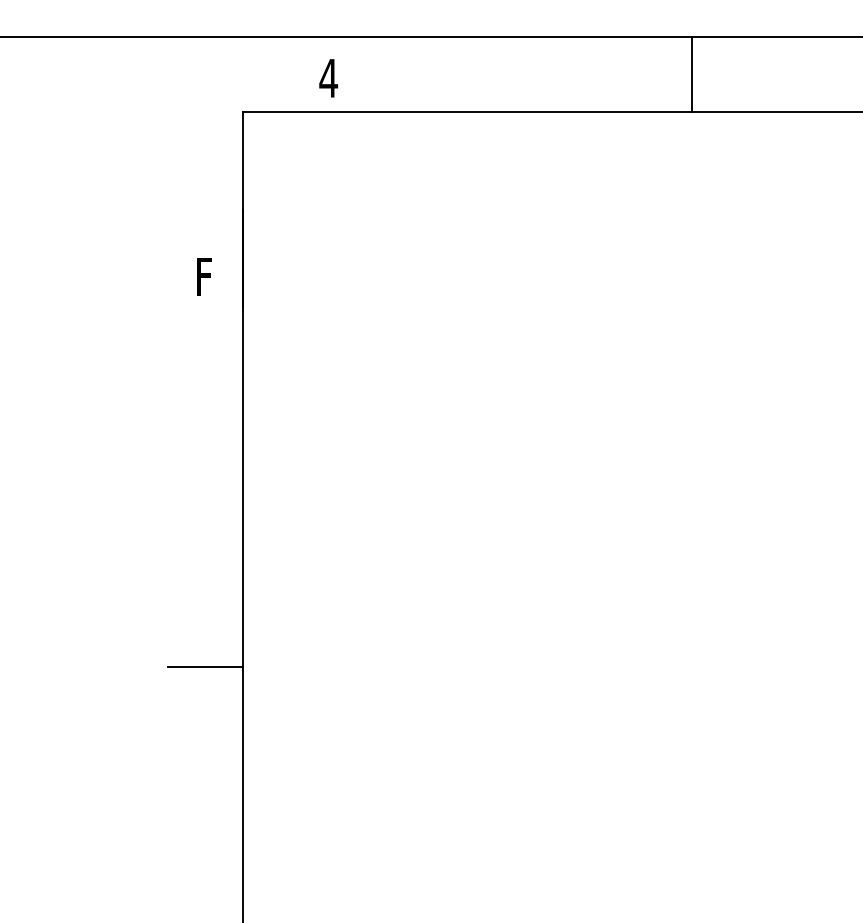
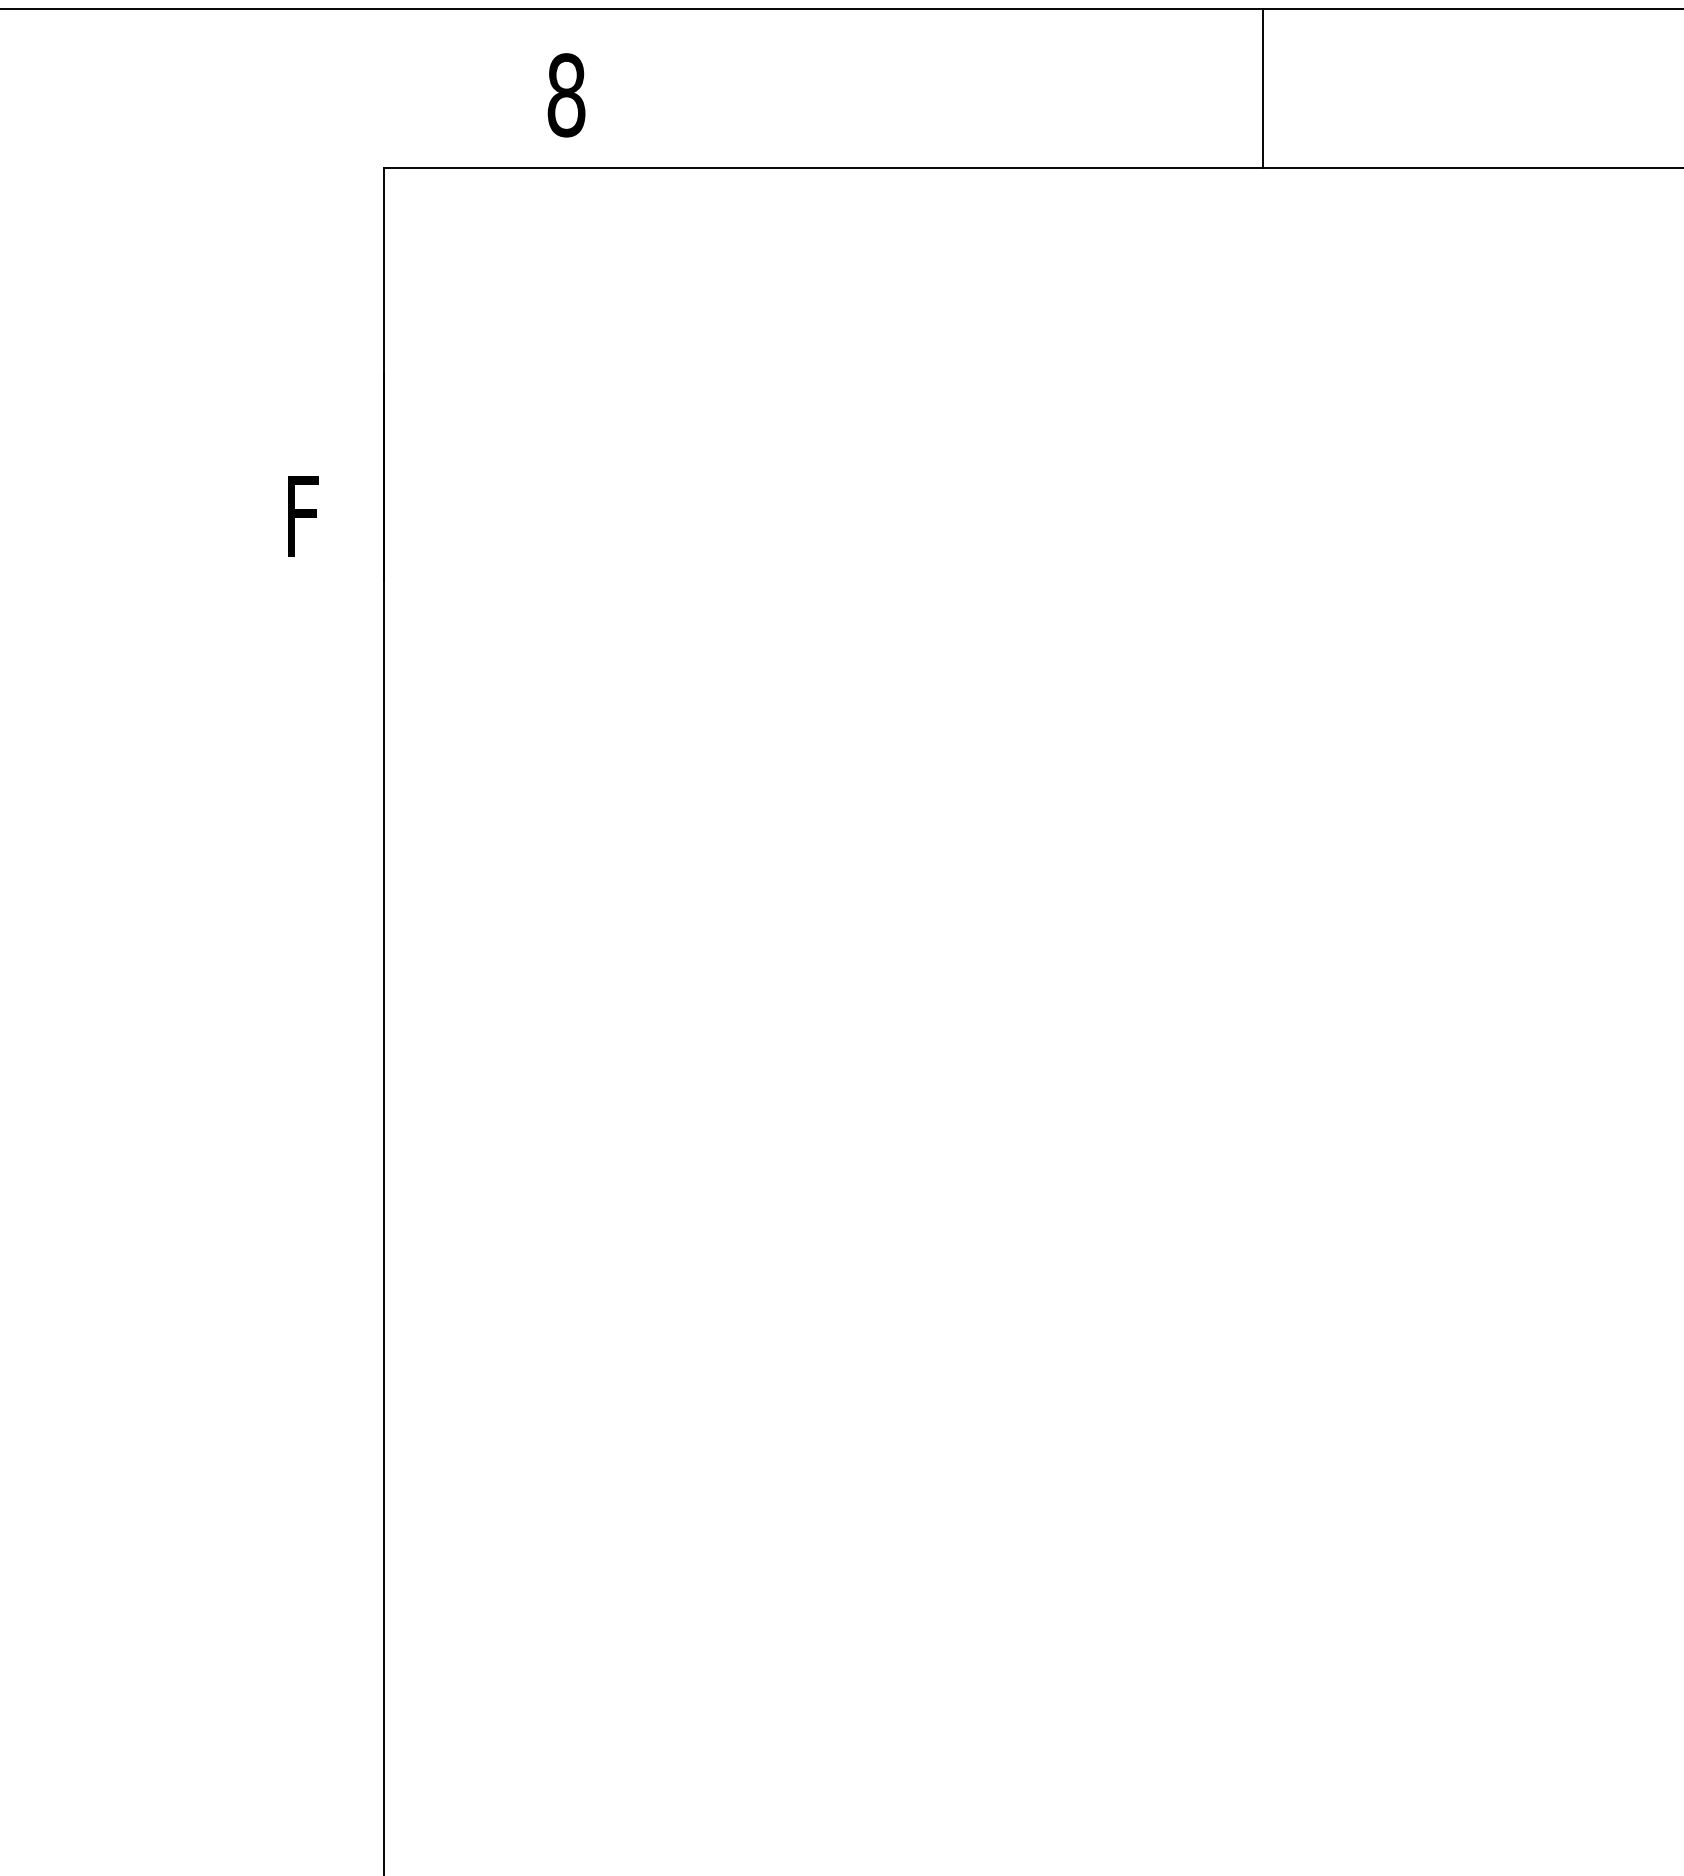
line: (692, 74) -> (1264, 87), moved
text: (328, 78) -> (565, 95), 4 -> 8
line: (204, 666) -> (302, 1343), removed

